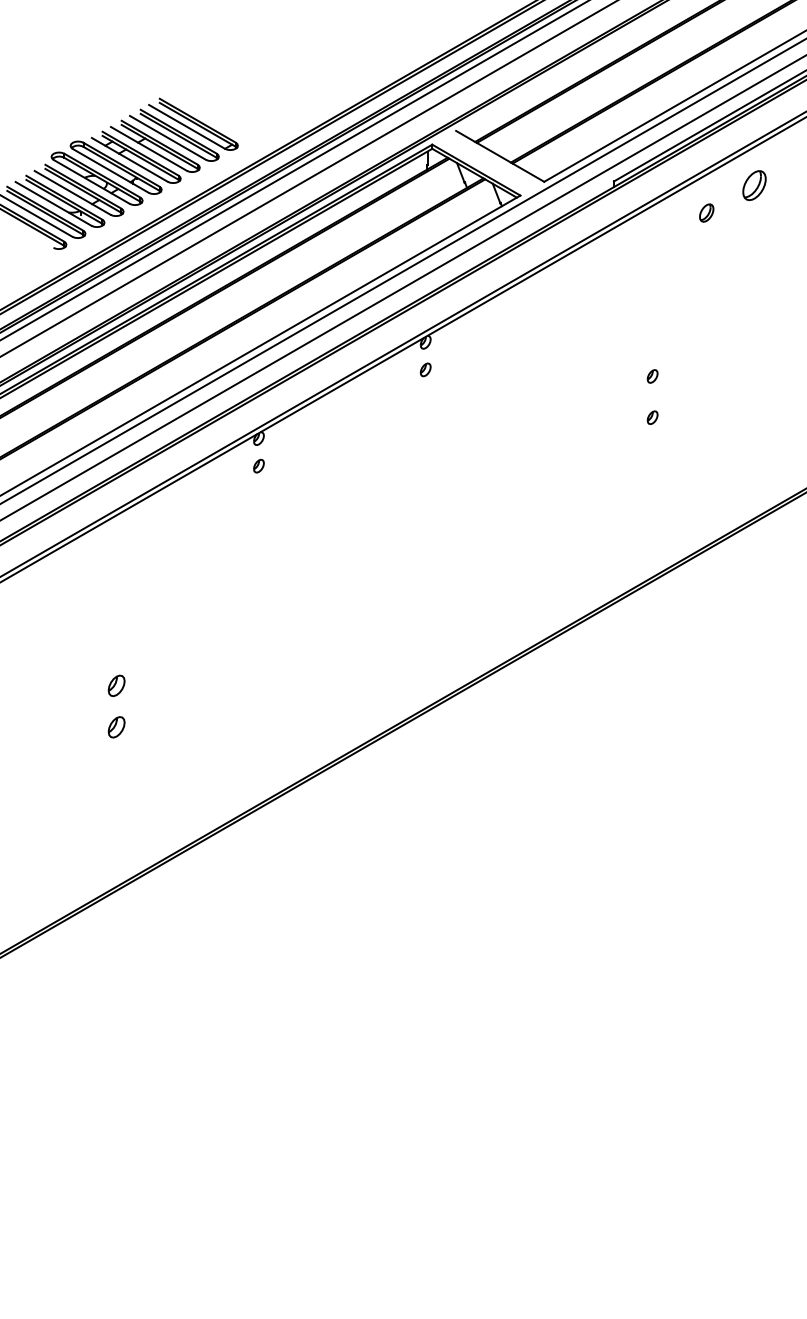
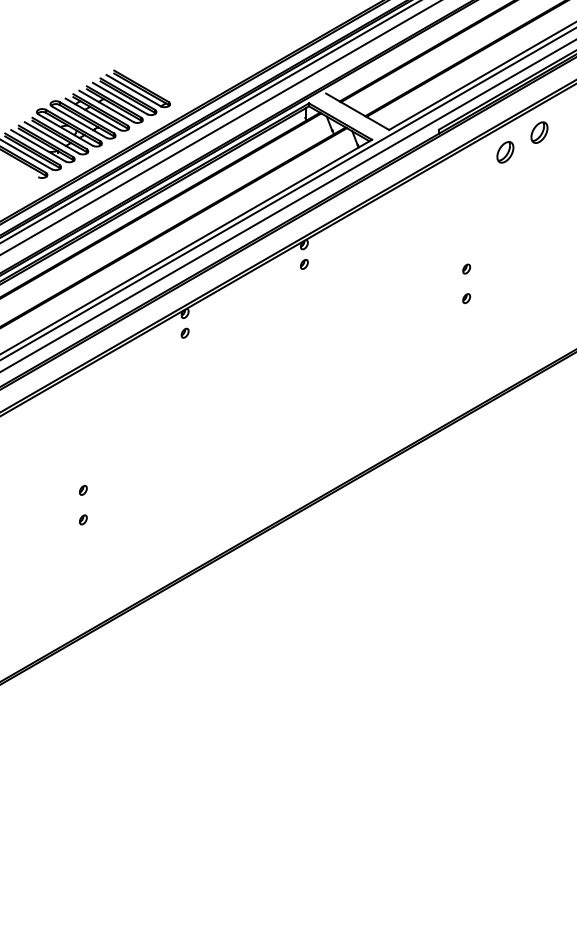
part: (706, 212) -> (505, 151), size x1.67
part: (116, 685) -> (83, 490), size x0.62
part: (116, 726) -> (83, 519), size x0.62

